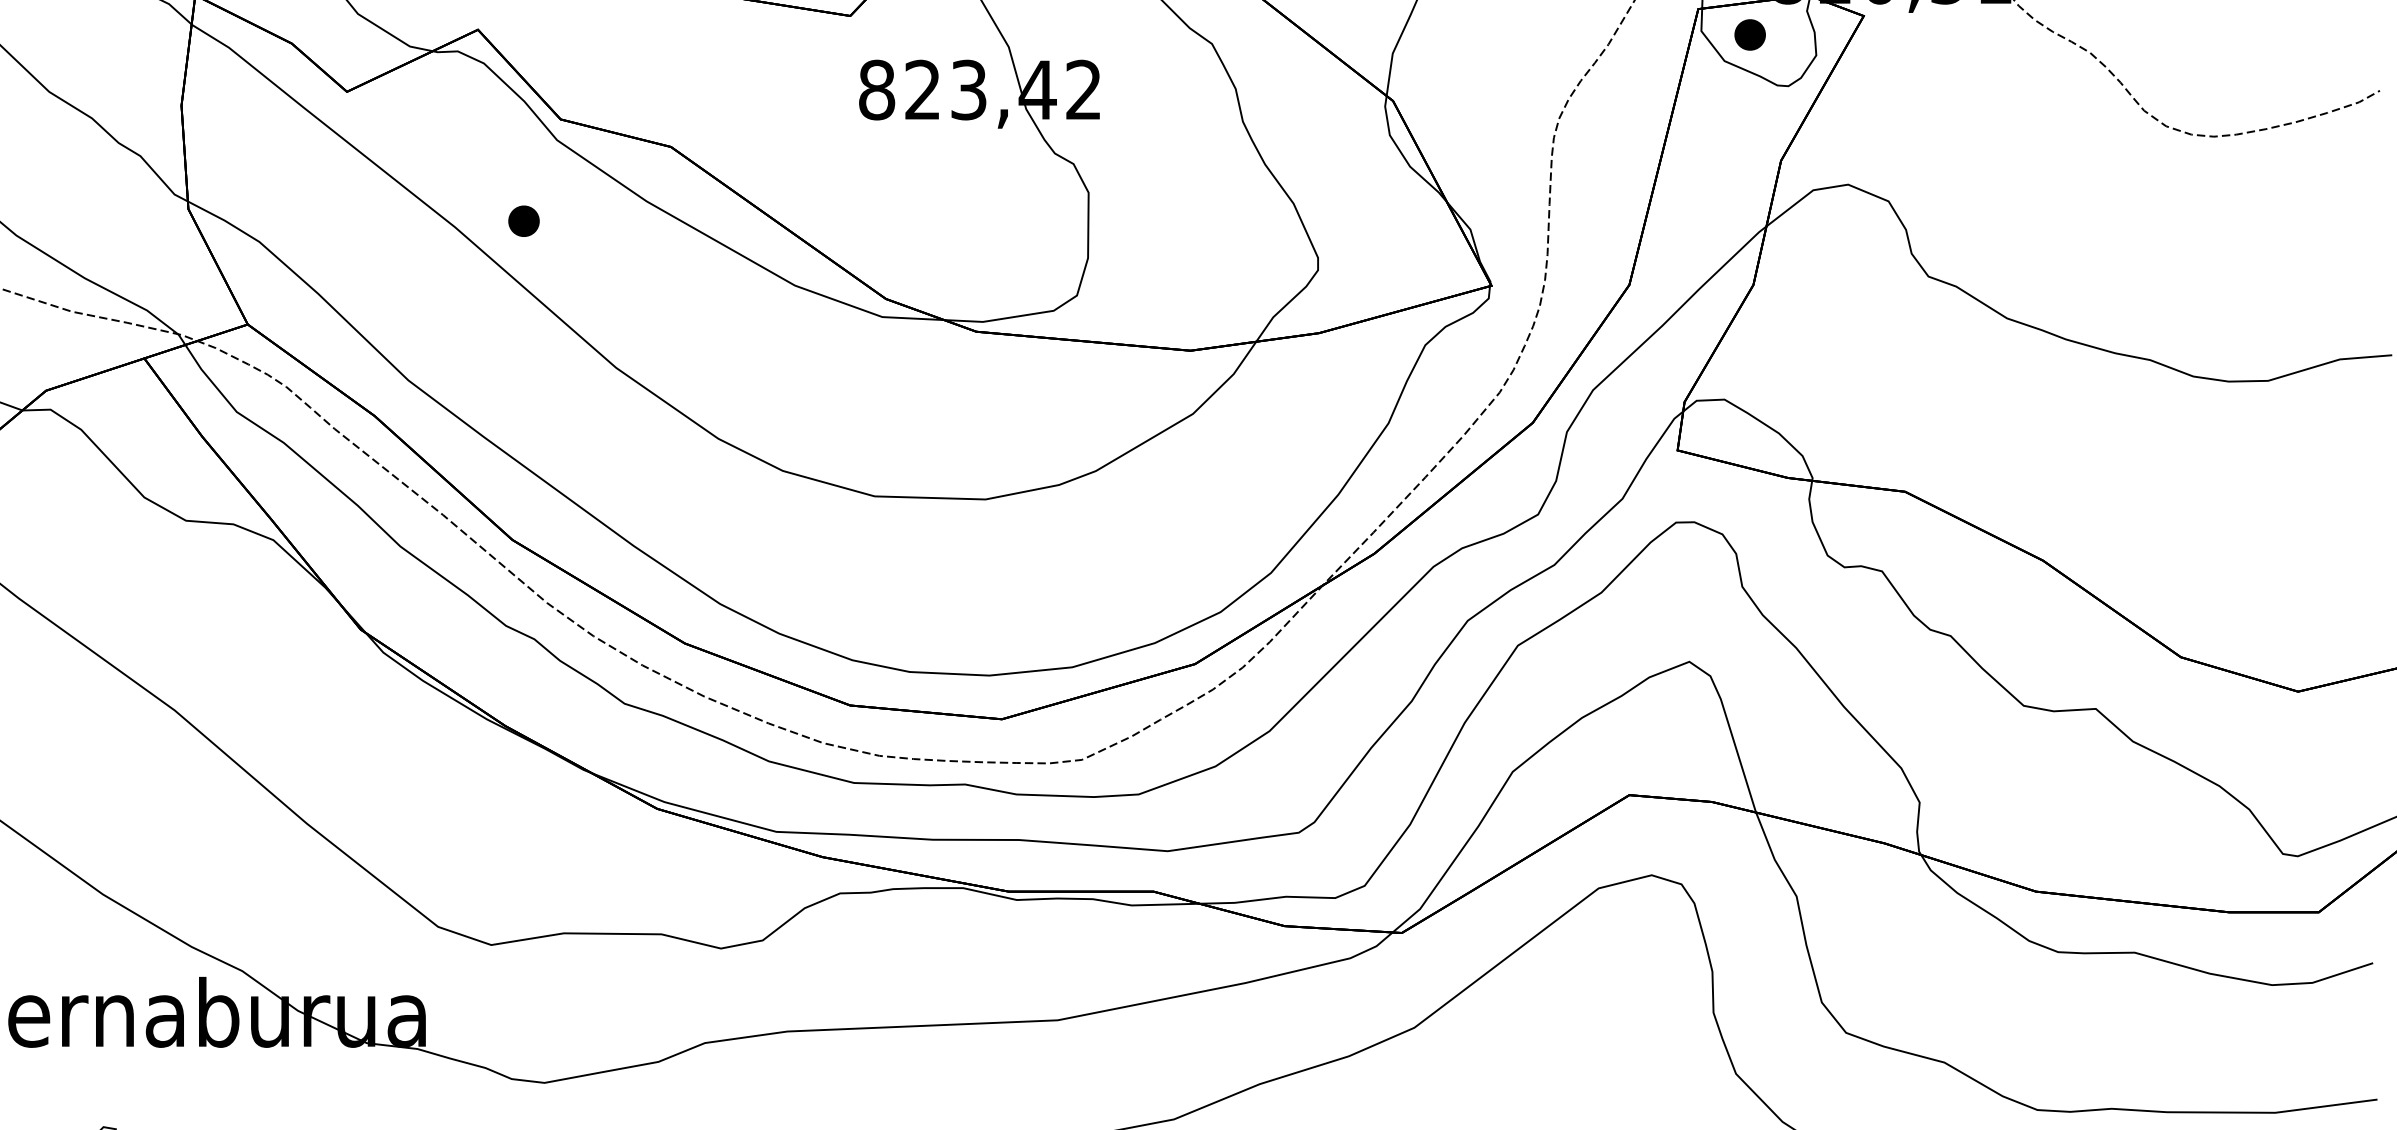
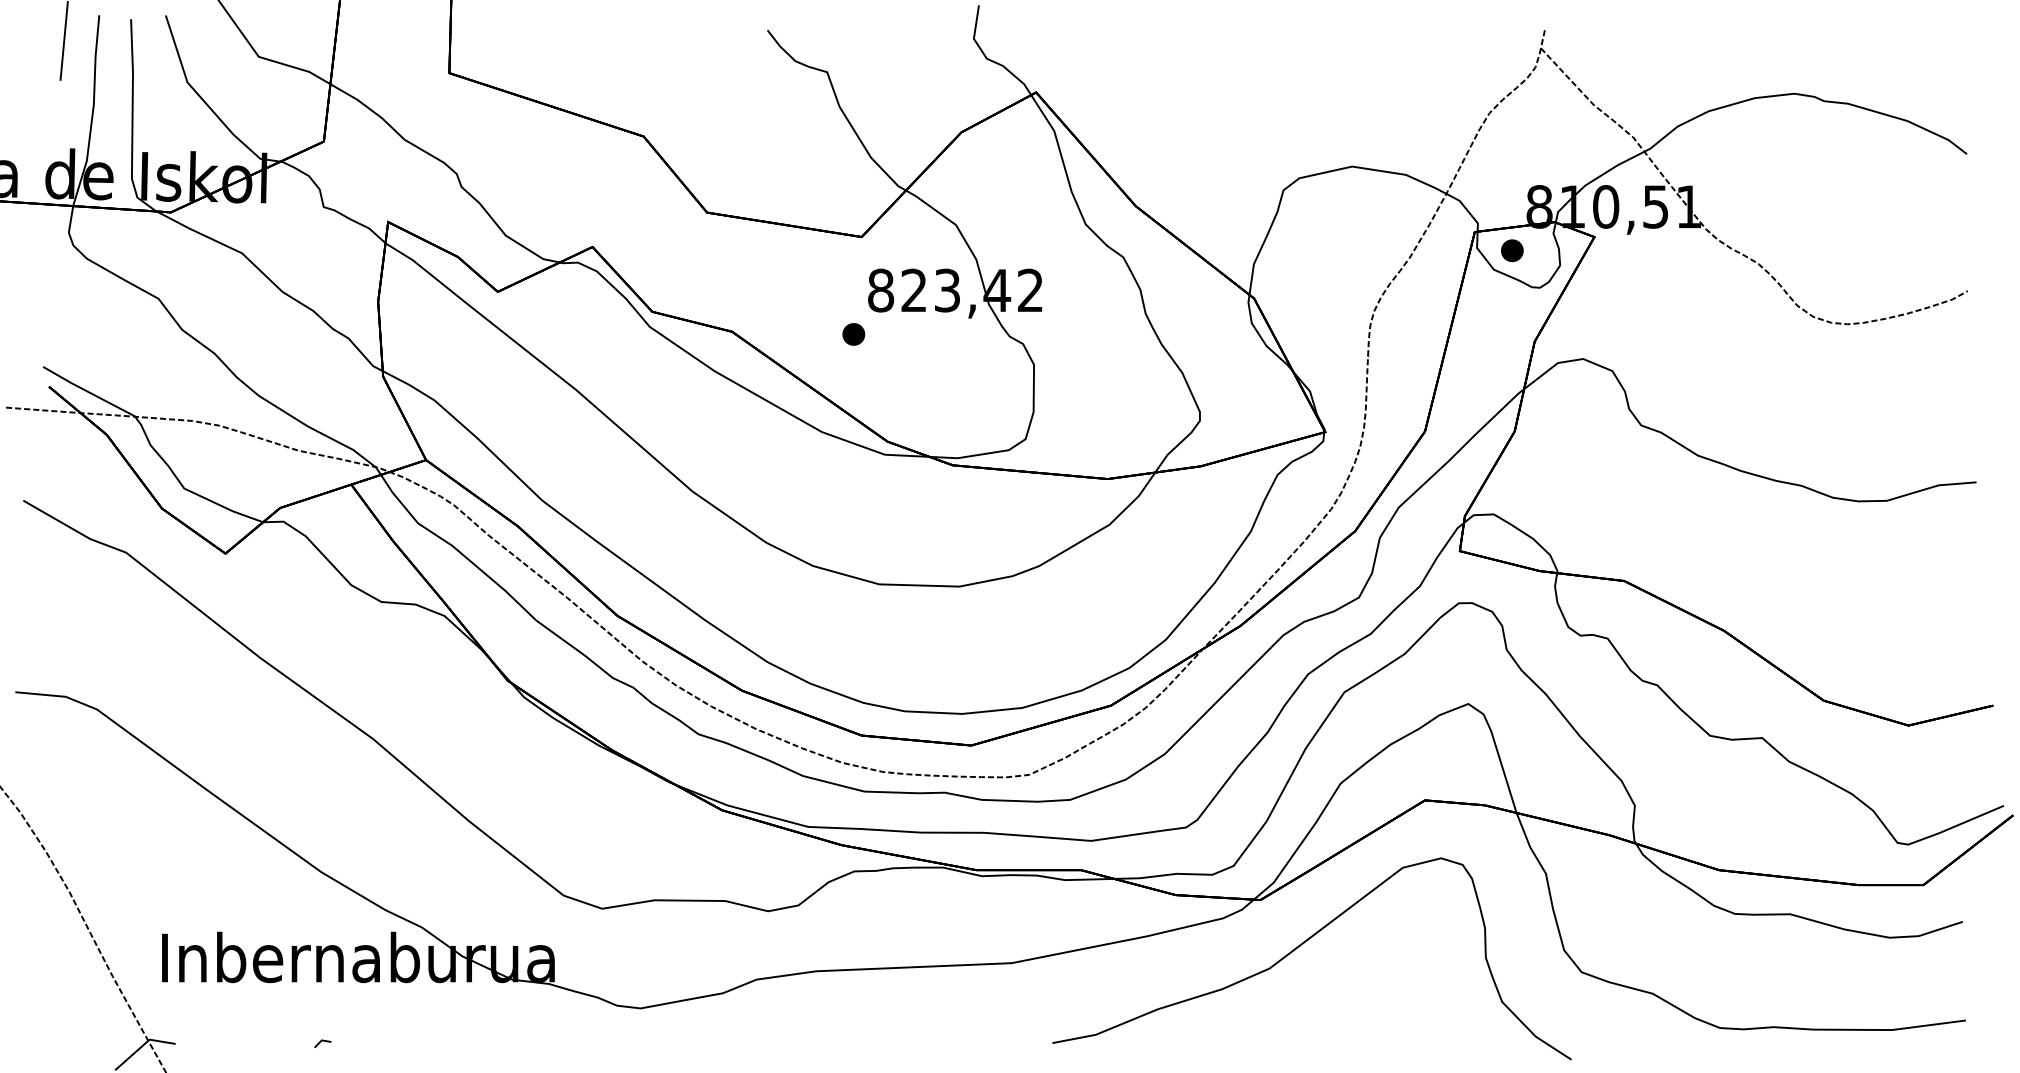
part: (523, 221) -> (853, 334), moved

